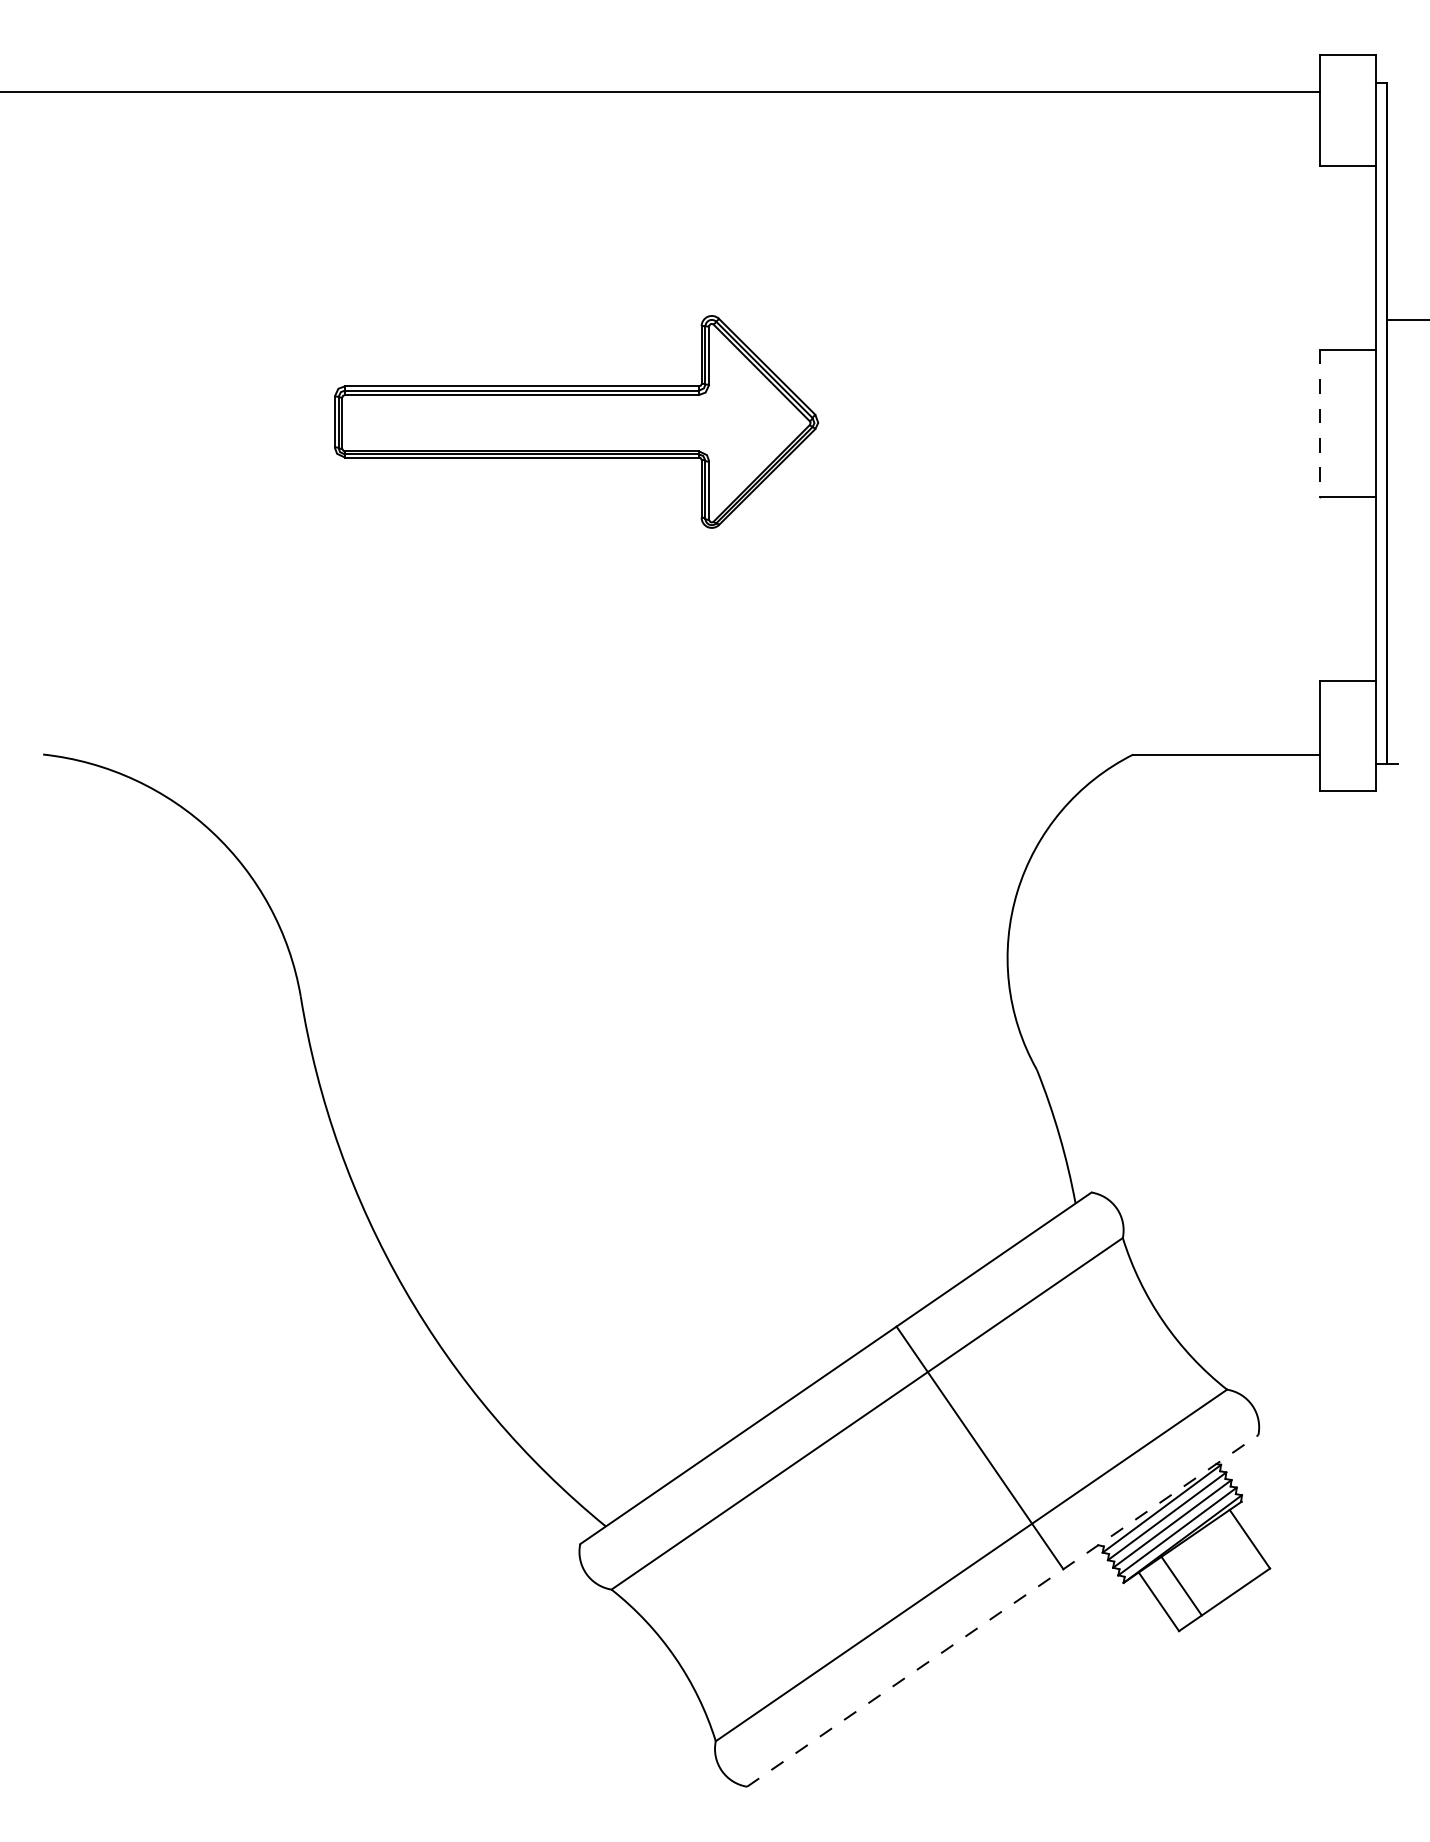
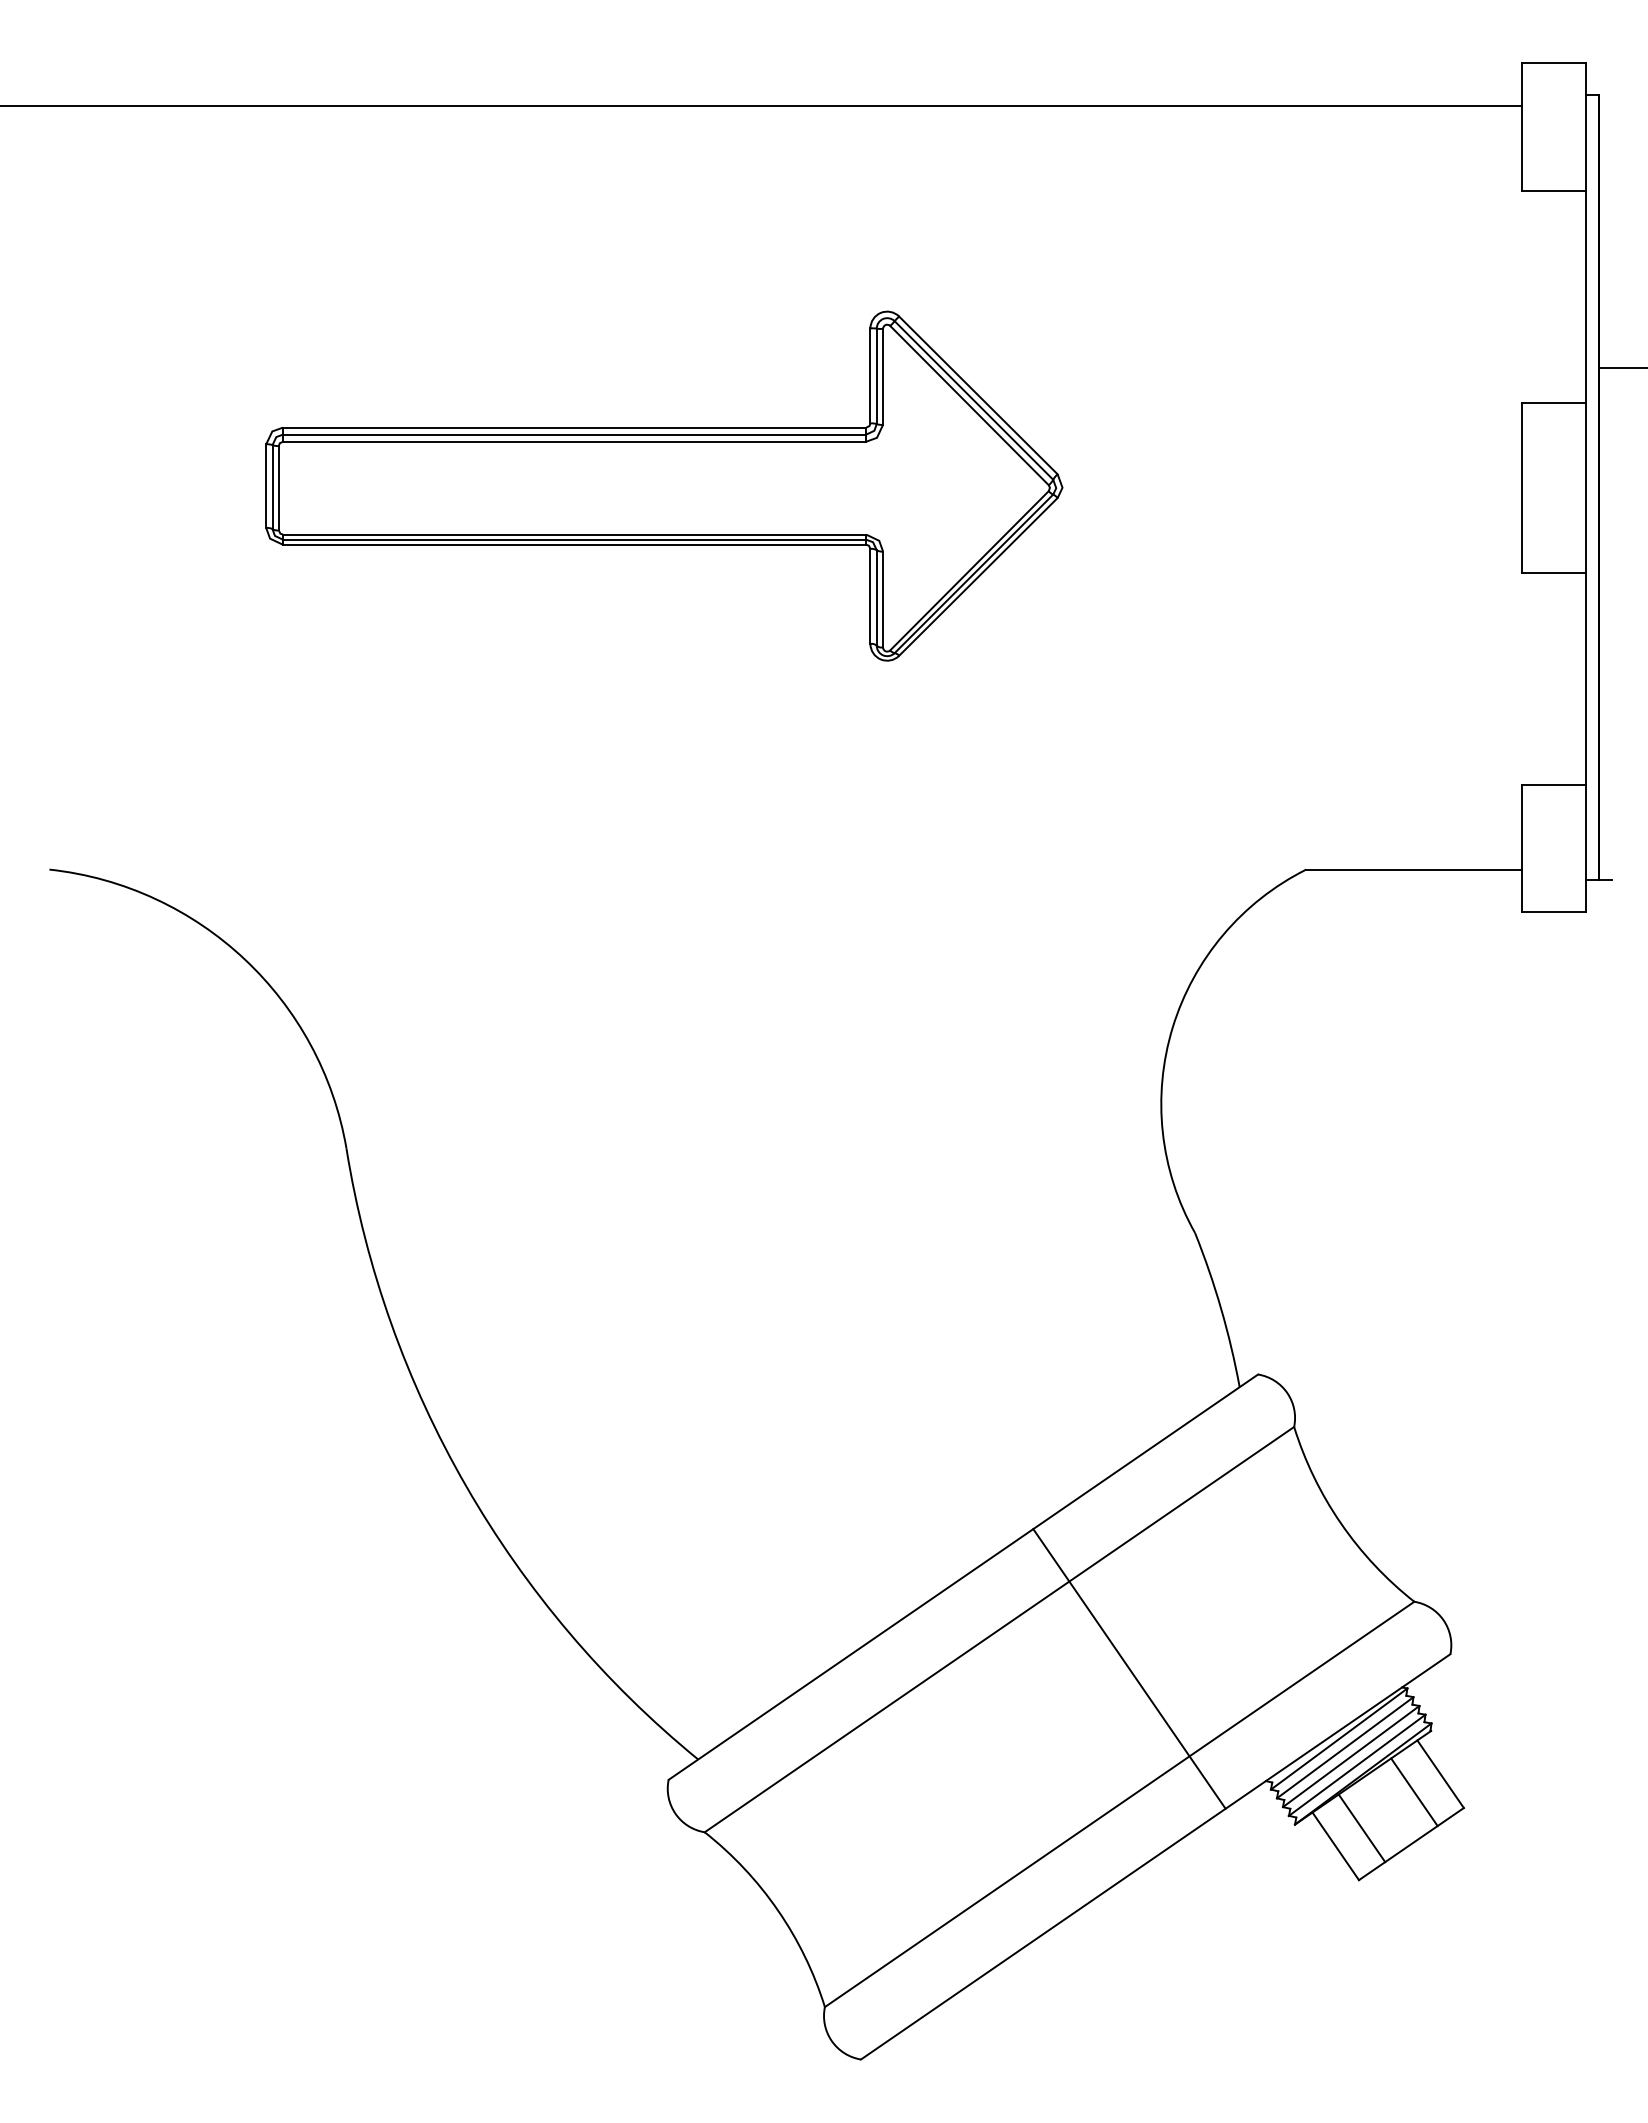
part: (576, 421) -> (664, 485), size x1.43
line: (1320, 423) -> (1522, 487), dashed -> solid
line: (1226, 1554) -> (1413, 1791), added
line: (1003, 1610) -> (1156, 1856), dashed -> solid

